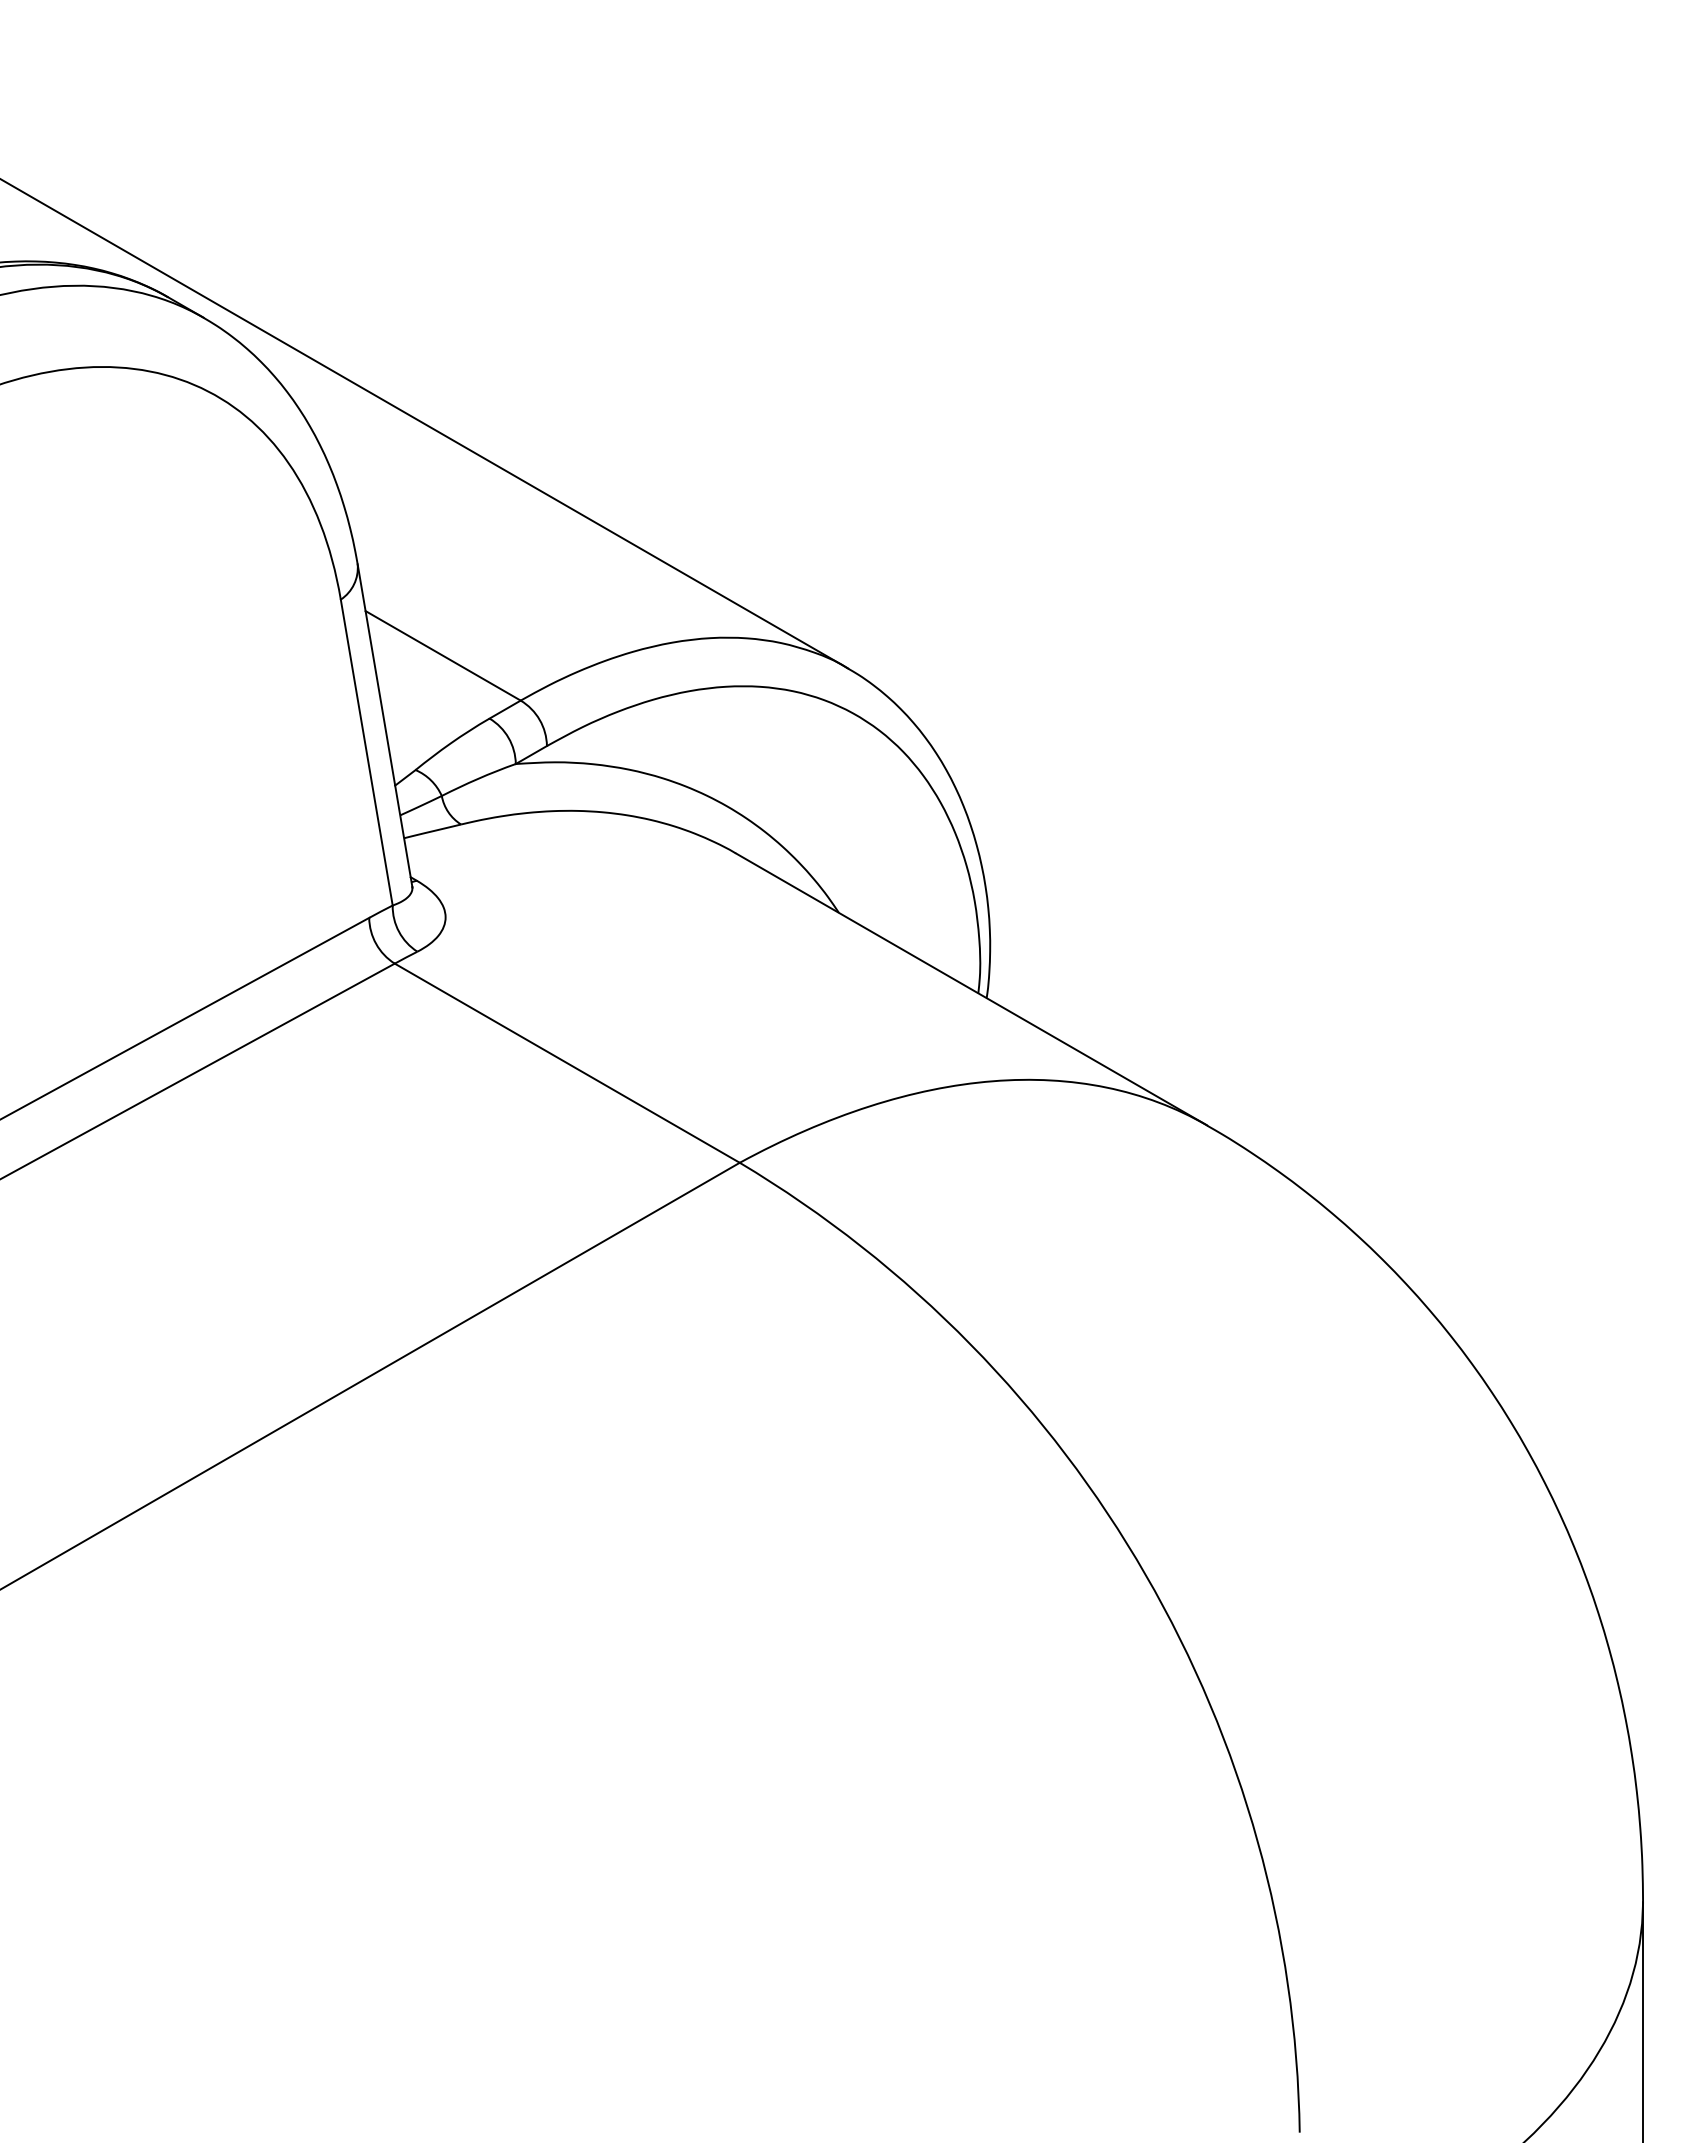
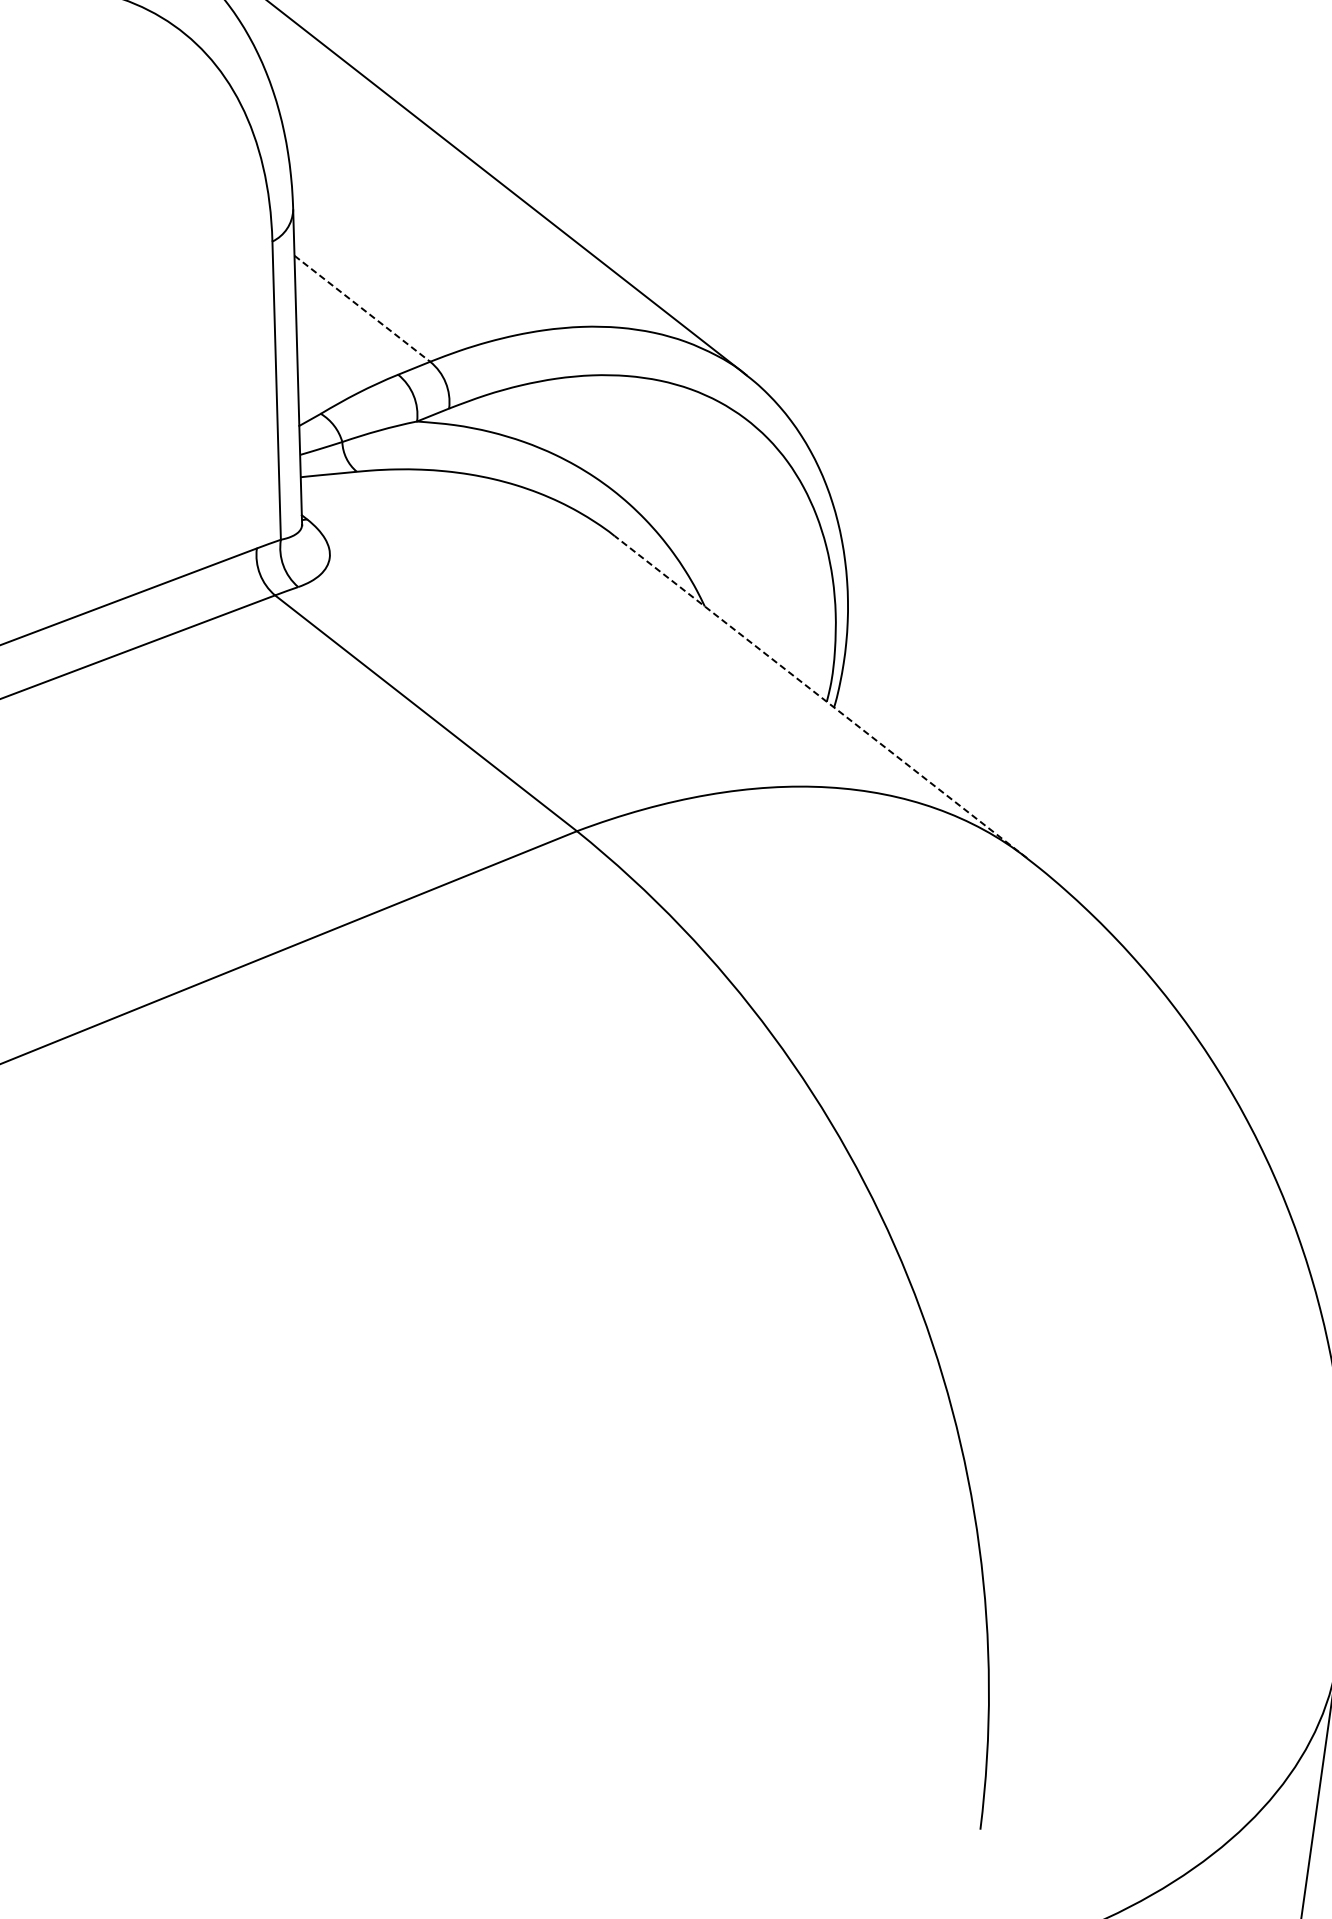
line: (443, 655) -> (362, 308), solid -> dashed
line: (971, 989) -> (820, 697), solid -> dashed

